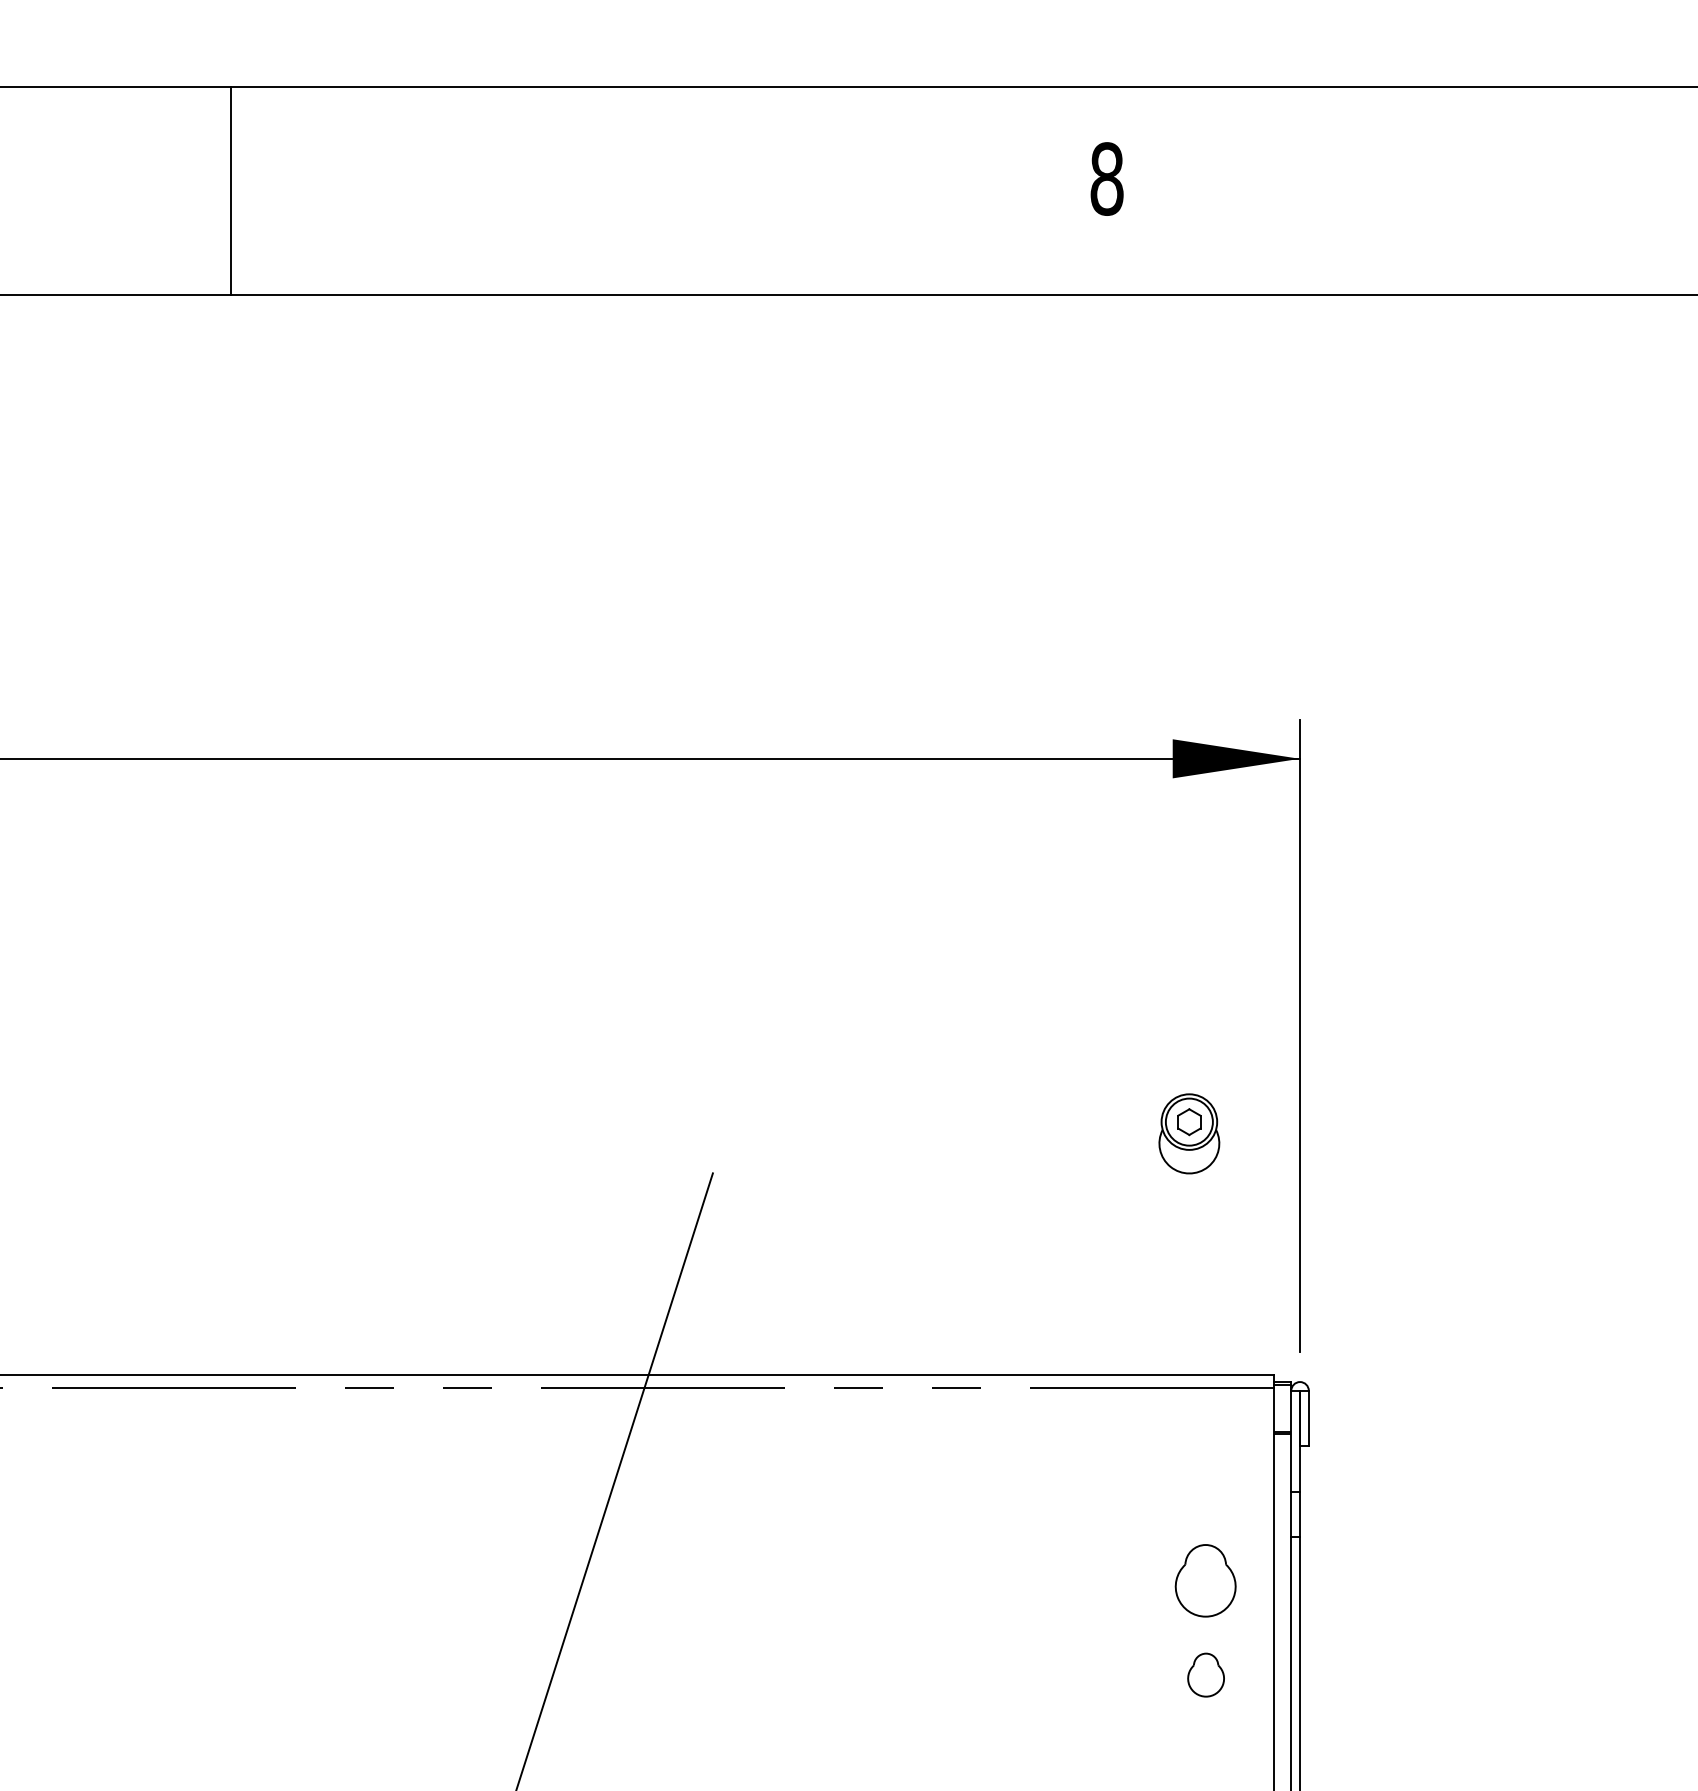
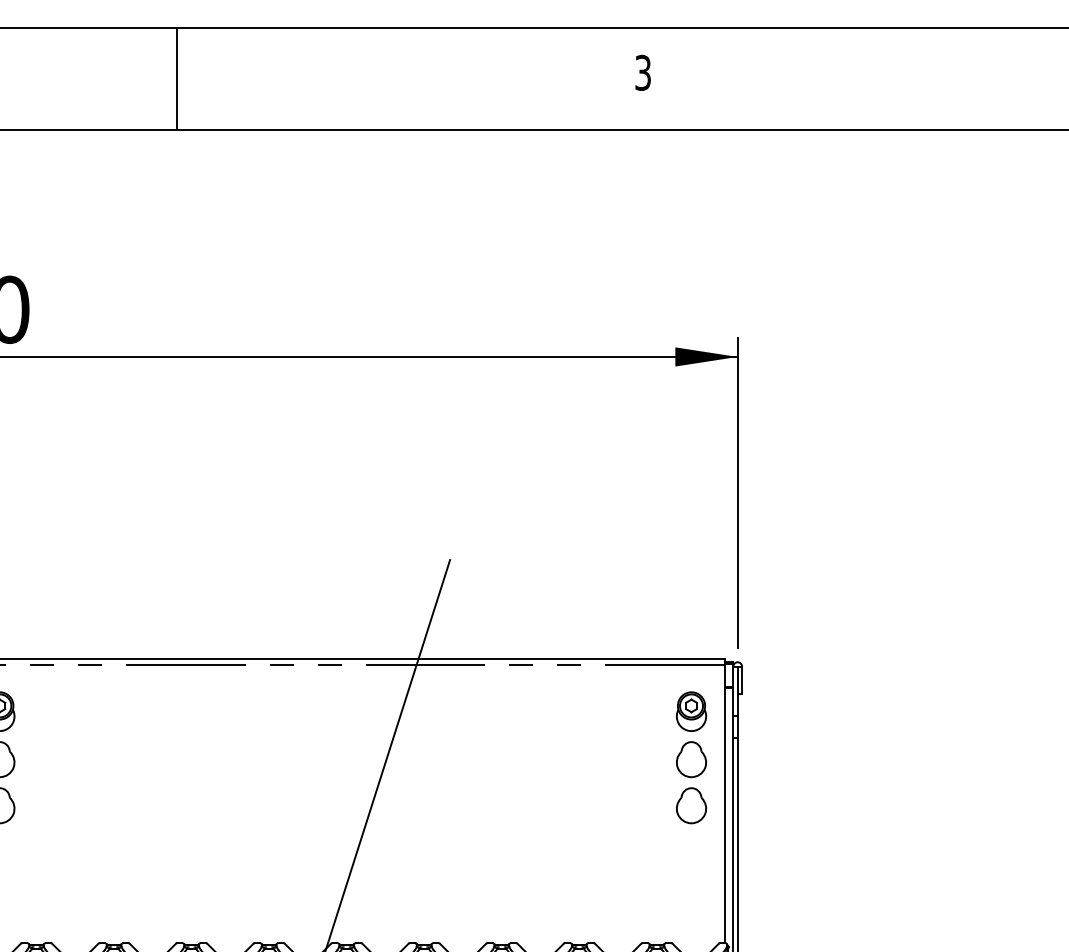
text: (1107, 178) -> (643, 72), 8 -> 3
line: (231, 190) -> (177, 78), moved
part: (1189, 1133) -> (691, 711), moved
part: (1205, 1674) -> (691, 805), size x1.67

